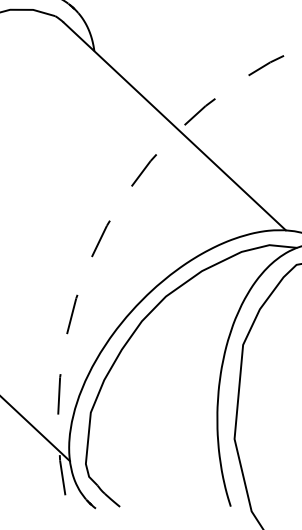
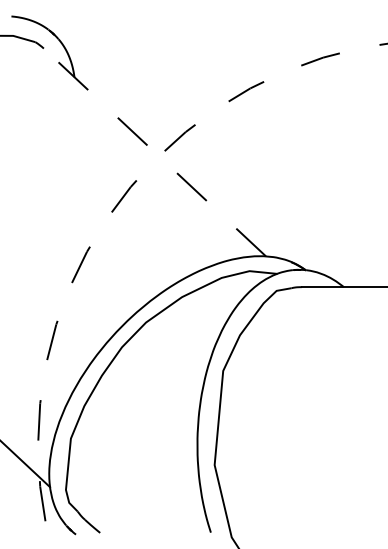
line: (174, 126) -> (154, 152), solid -> dashed

